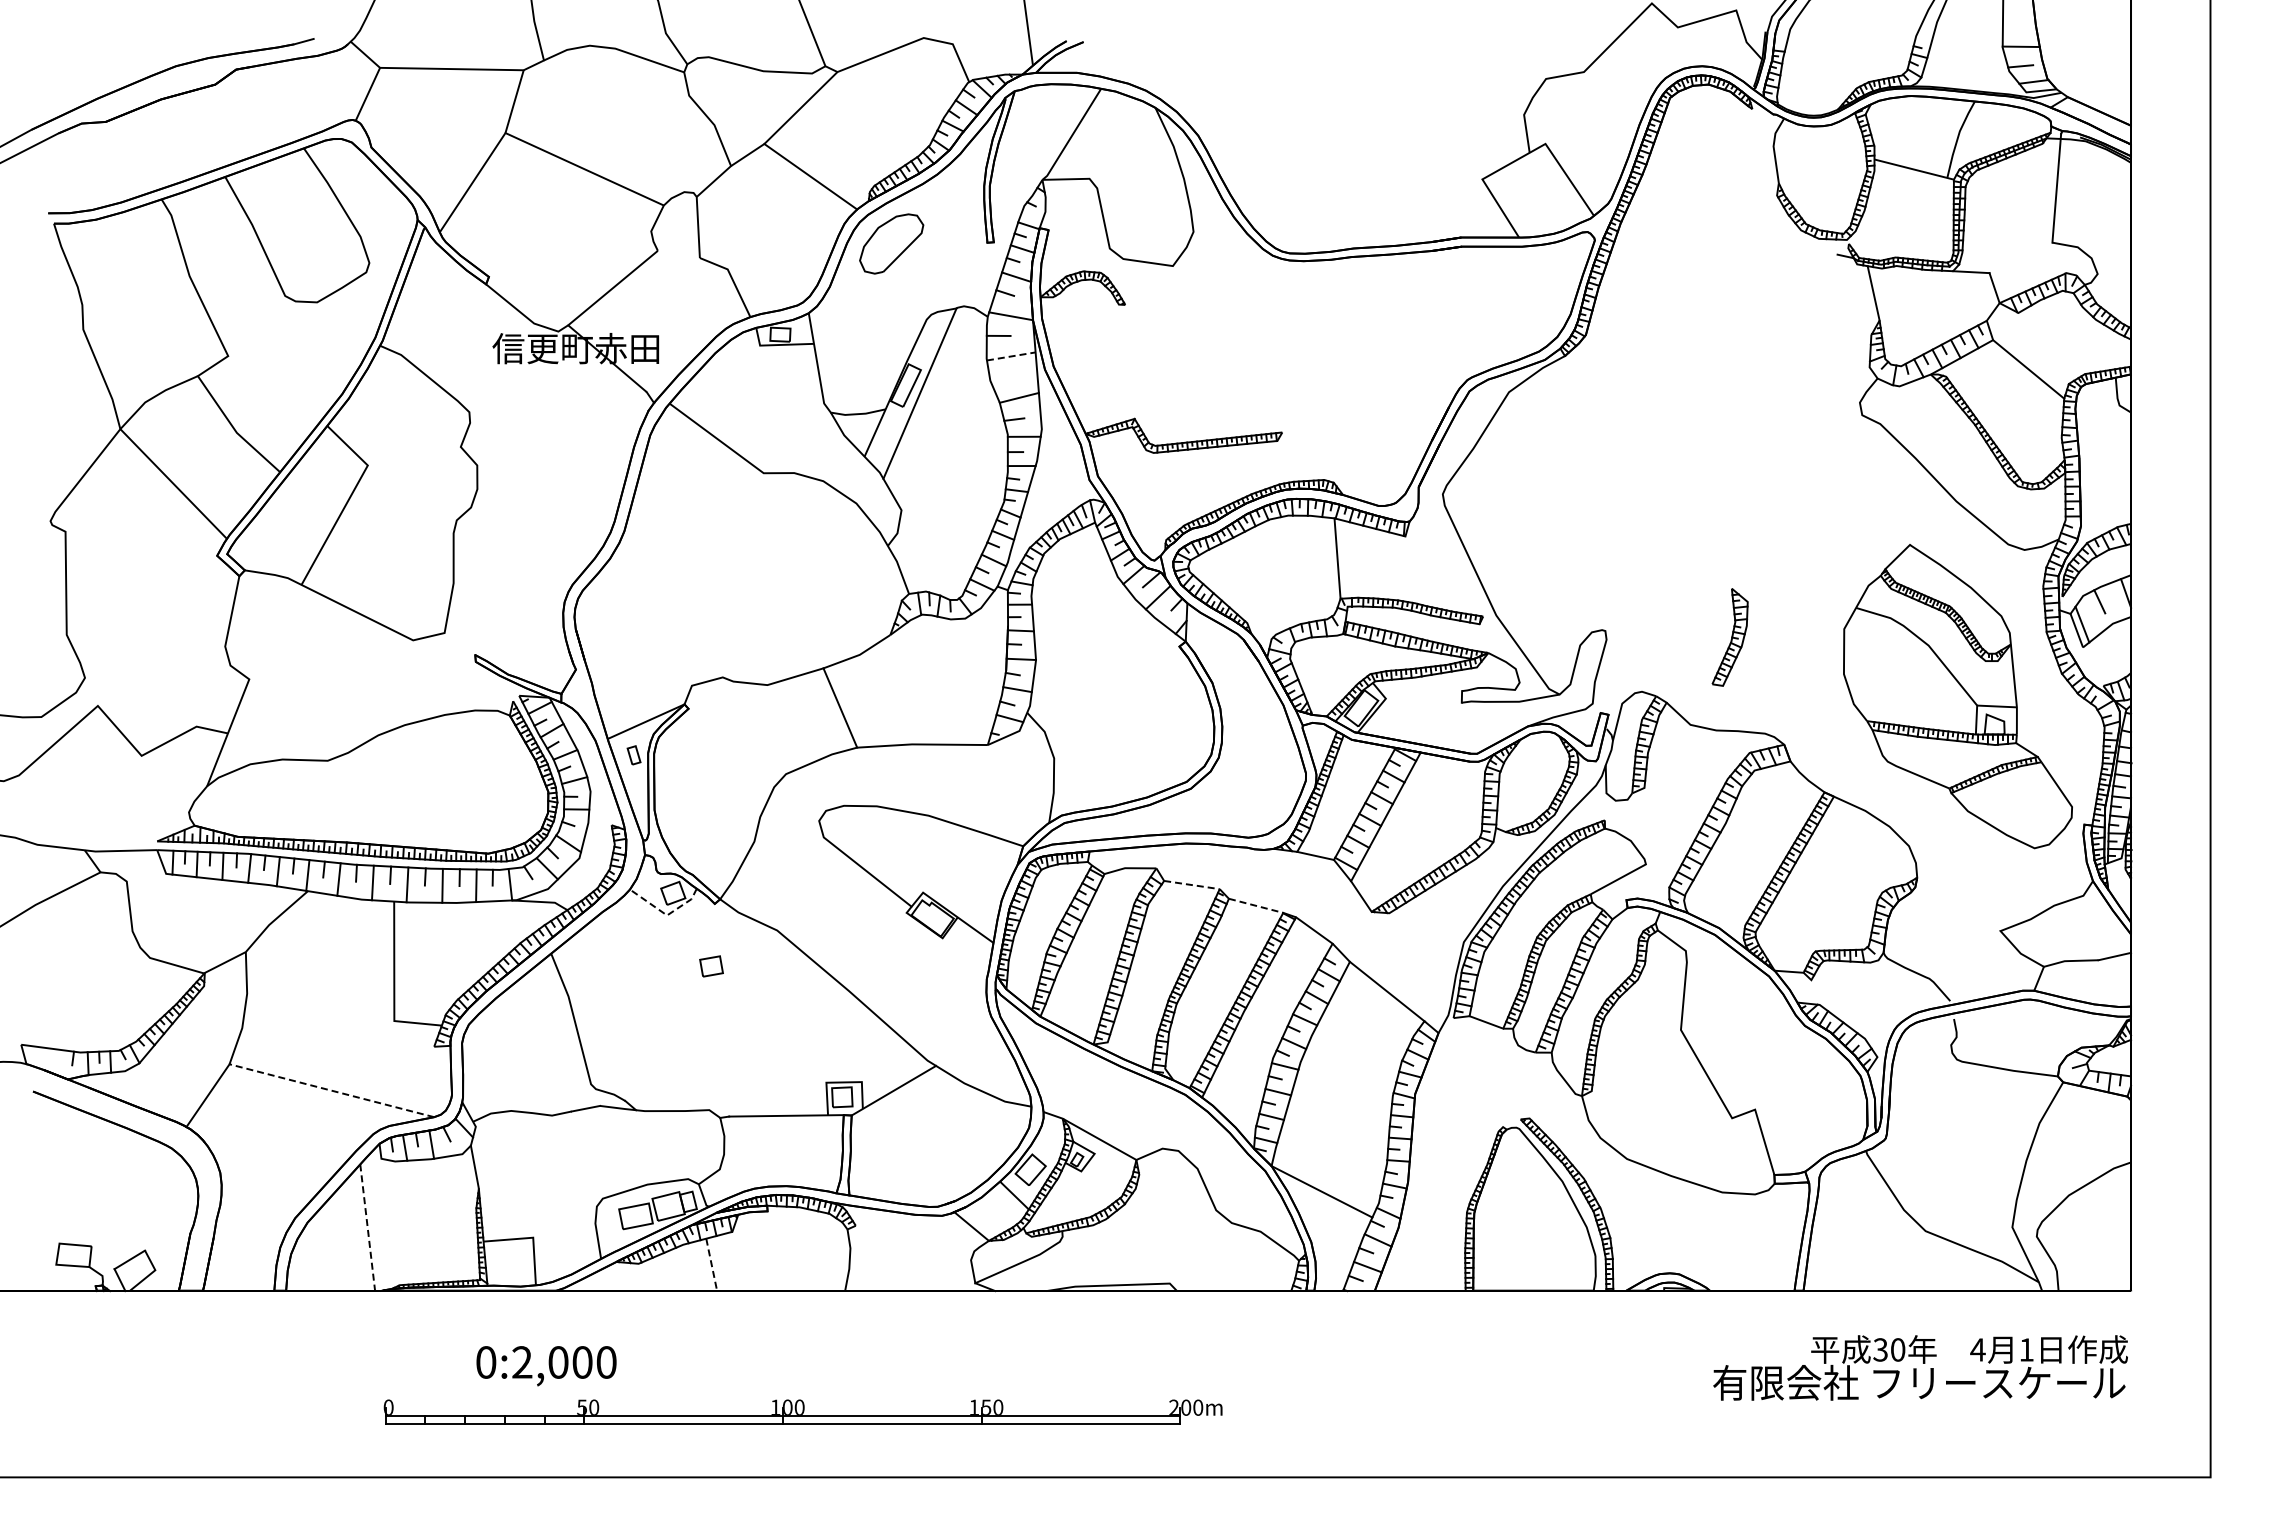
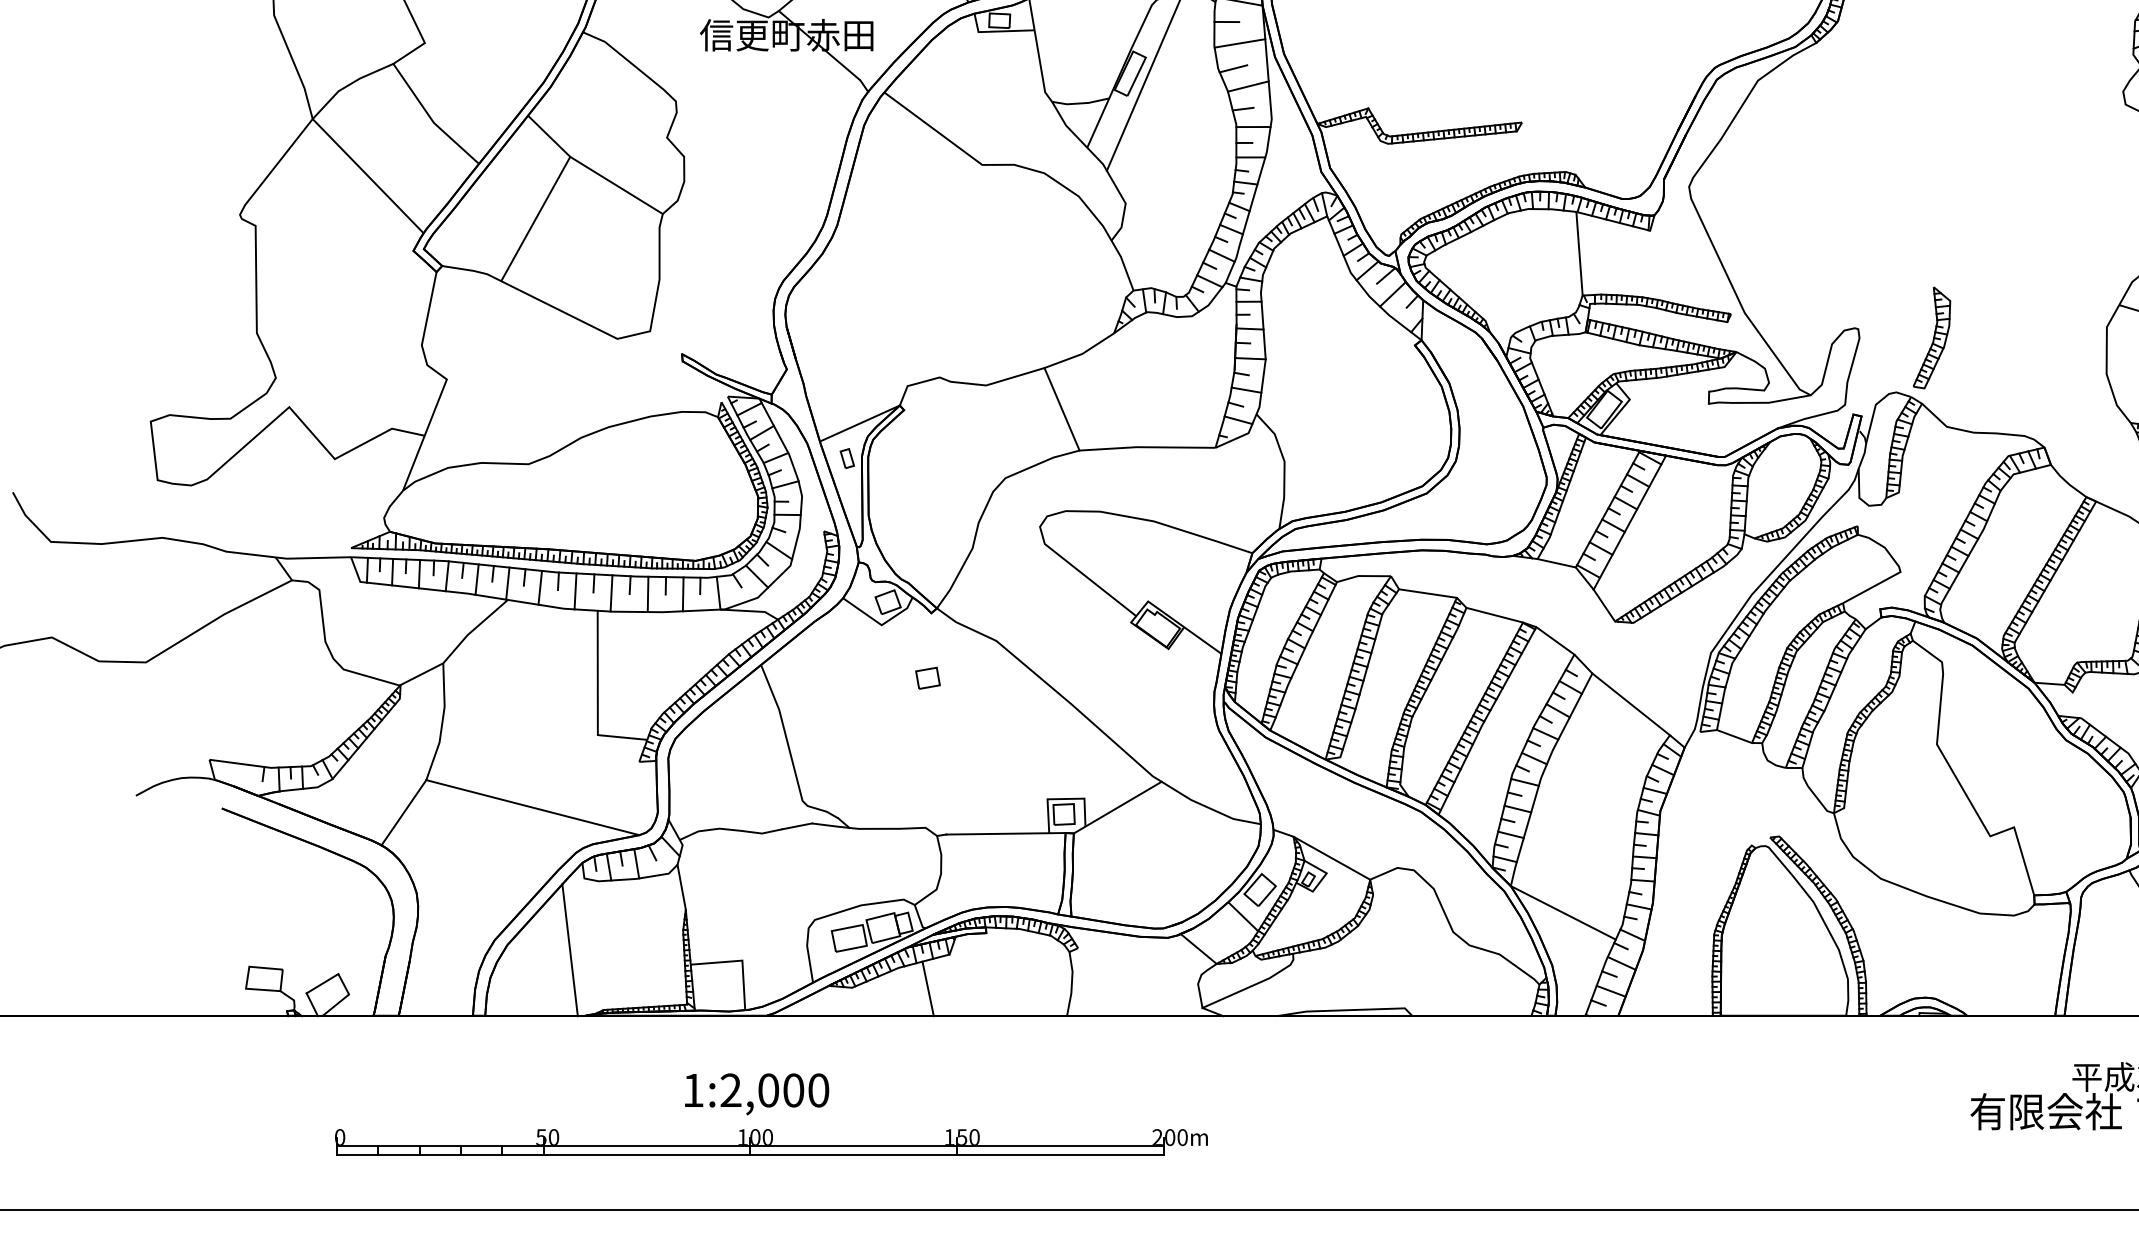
line: (1011, 356) -> (1240, 43), dashed -> solid
line: (1004, 380) -> (1232, 68), added
line: (411, 492) -> (615, 185), added
part: (1729, 637) -> (1931, 338), moved
line: (1192, 885) -> (1428, 594), dashed -> solid
line: (1256, 905) -> (1495, 614), dashed -> solid
line: (666, 914) -> (881, 624), dashed -> solid
line: (331, 1090) -> (532, 807), dashed -> solid
line: (367, 1227) -> (569, 949), dashed -> solid
line: (711, 1264) -> (927, 988), dashed -> solid
text: (486, 1362) -> (693, 1090), 0:2,000 -> 1:2,000
part: (802, 1411) -> (770, 1141), moved

